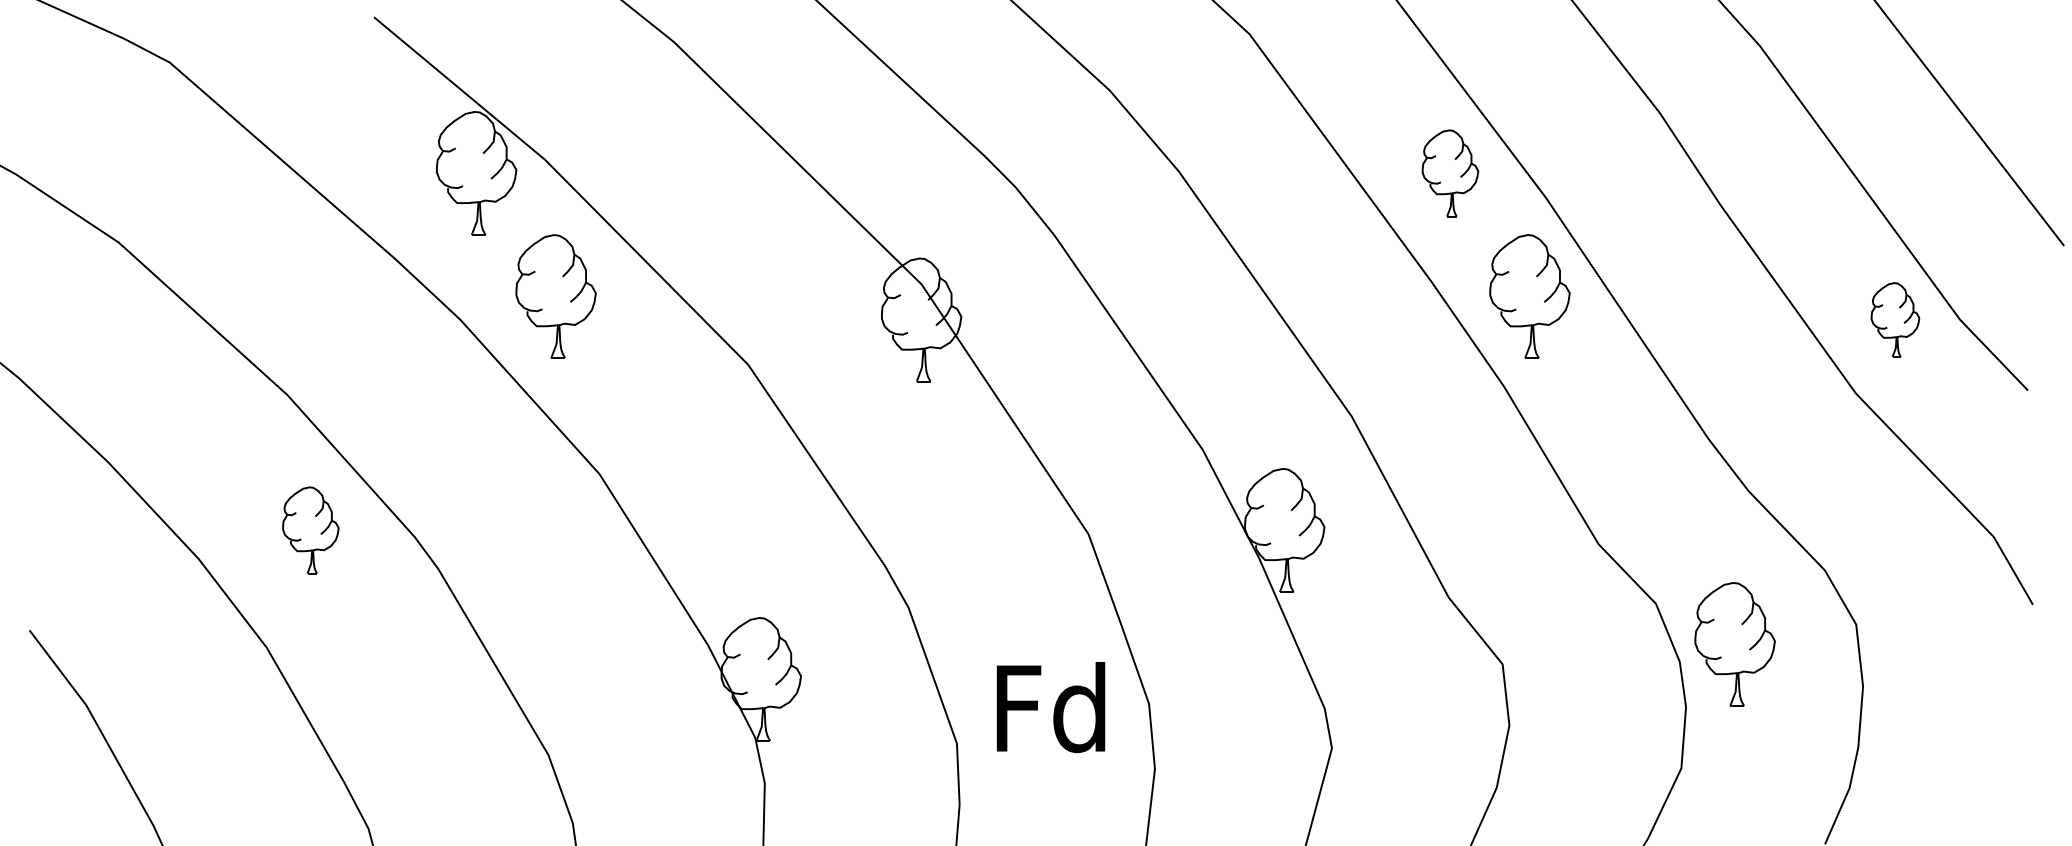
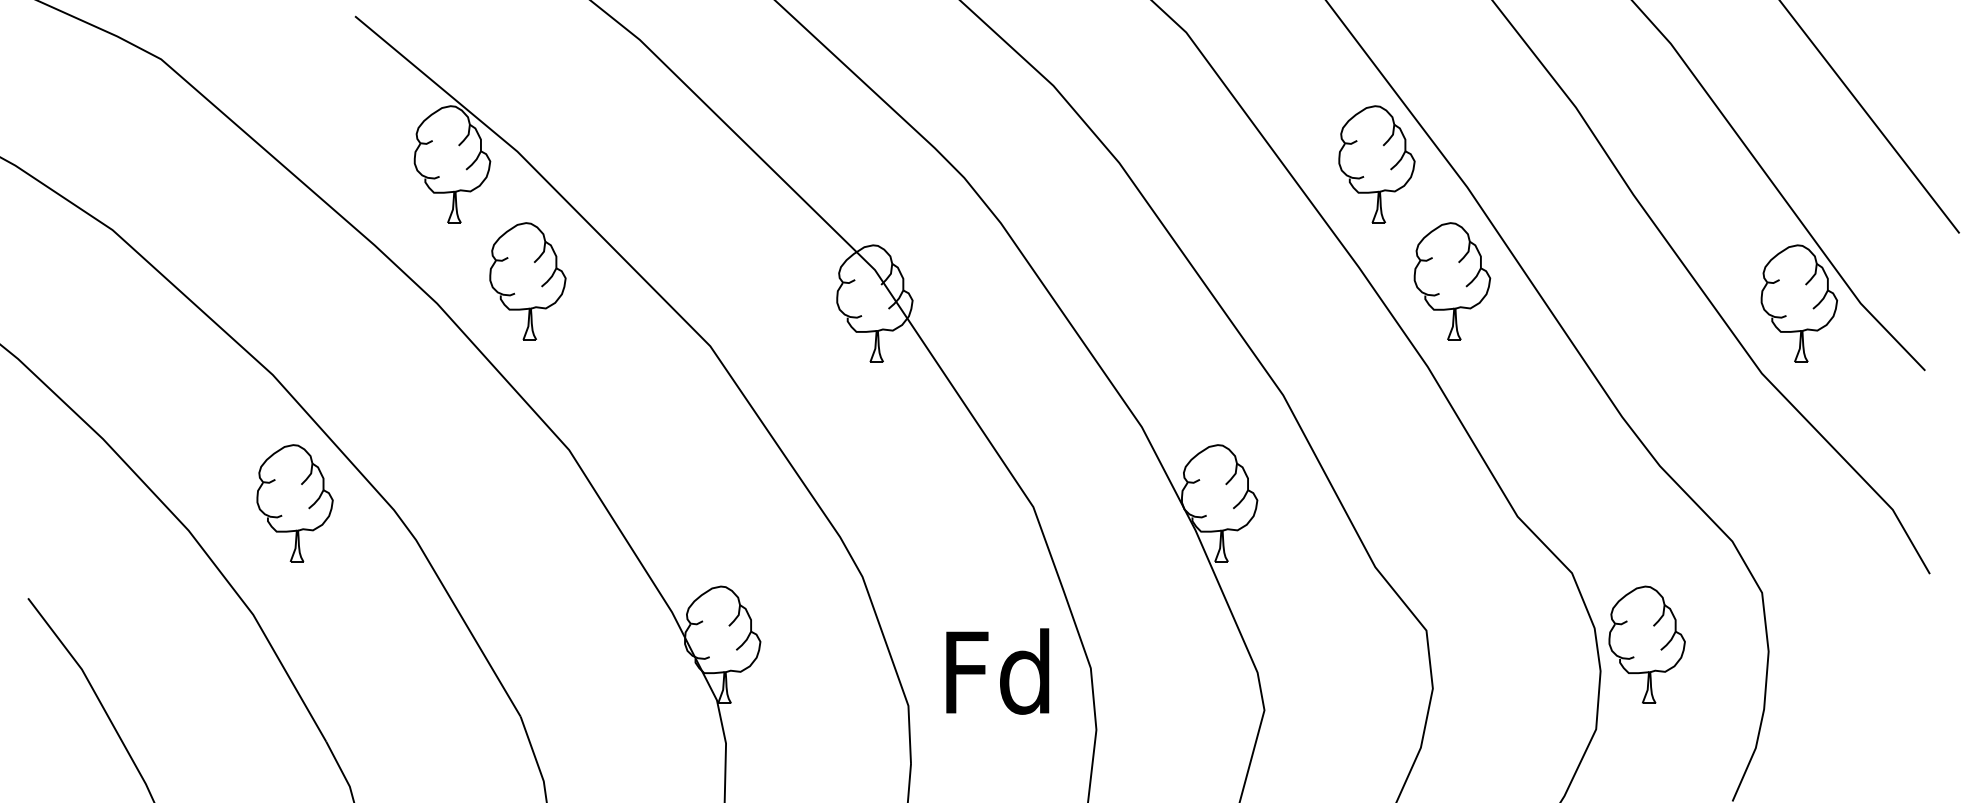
part: (1450, 173) -> (1376, 164), size x1.43
part: (1895, 319) -> (1799, 303), size x1.67
part: (310, 530) -> (294, 503), size x1.43
part: (1734, 644) -> (1646, 644), moved

